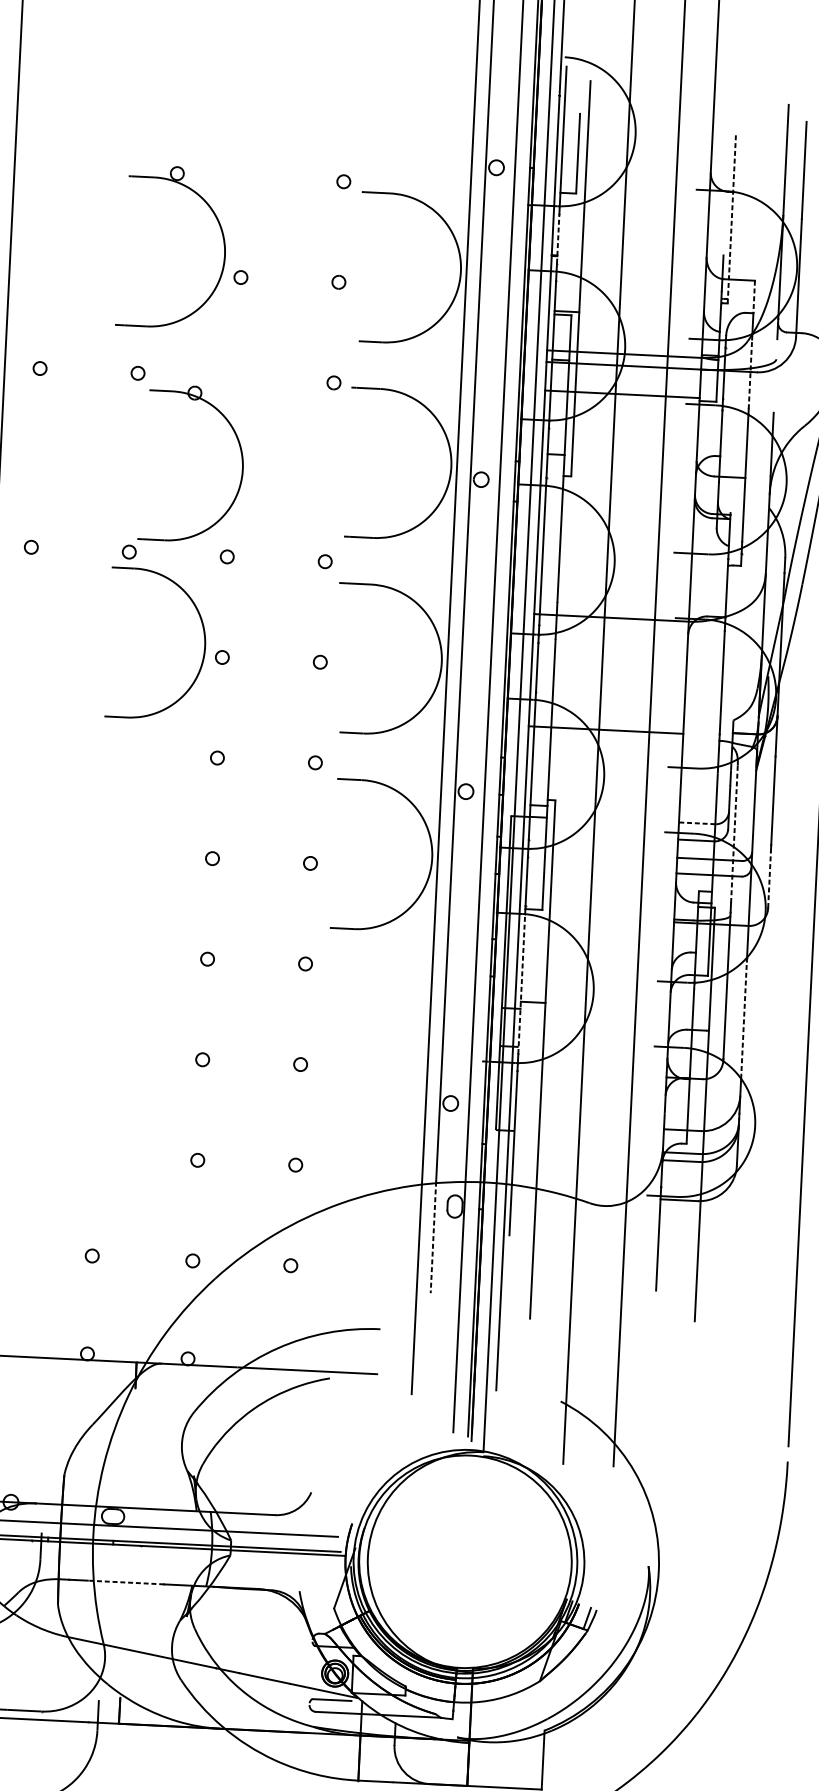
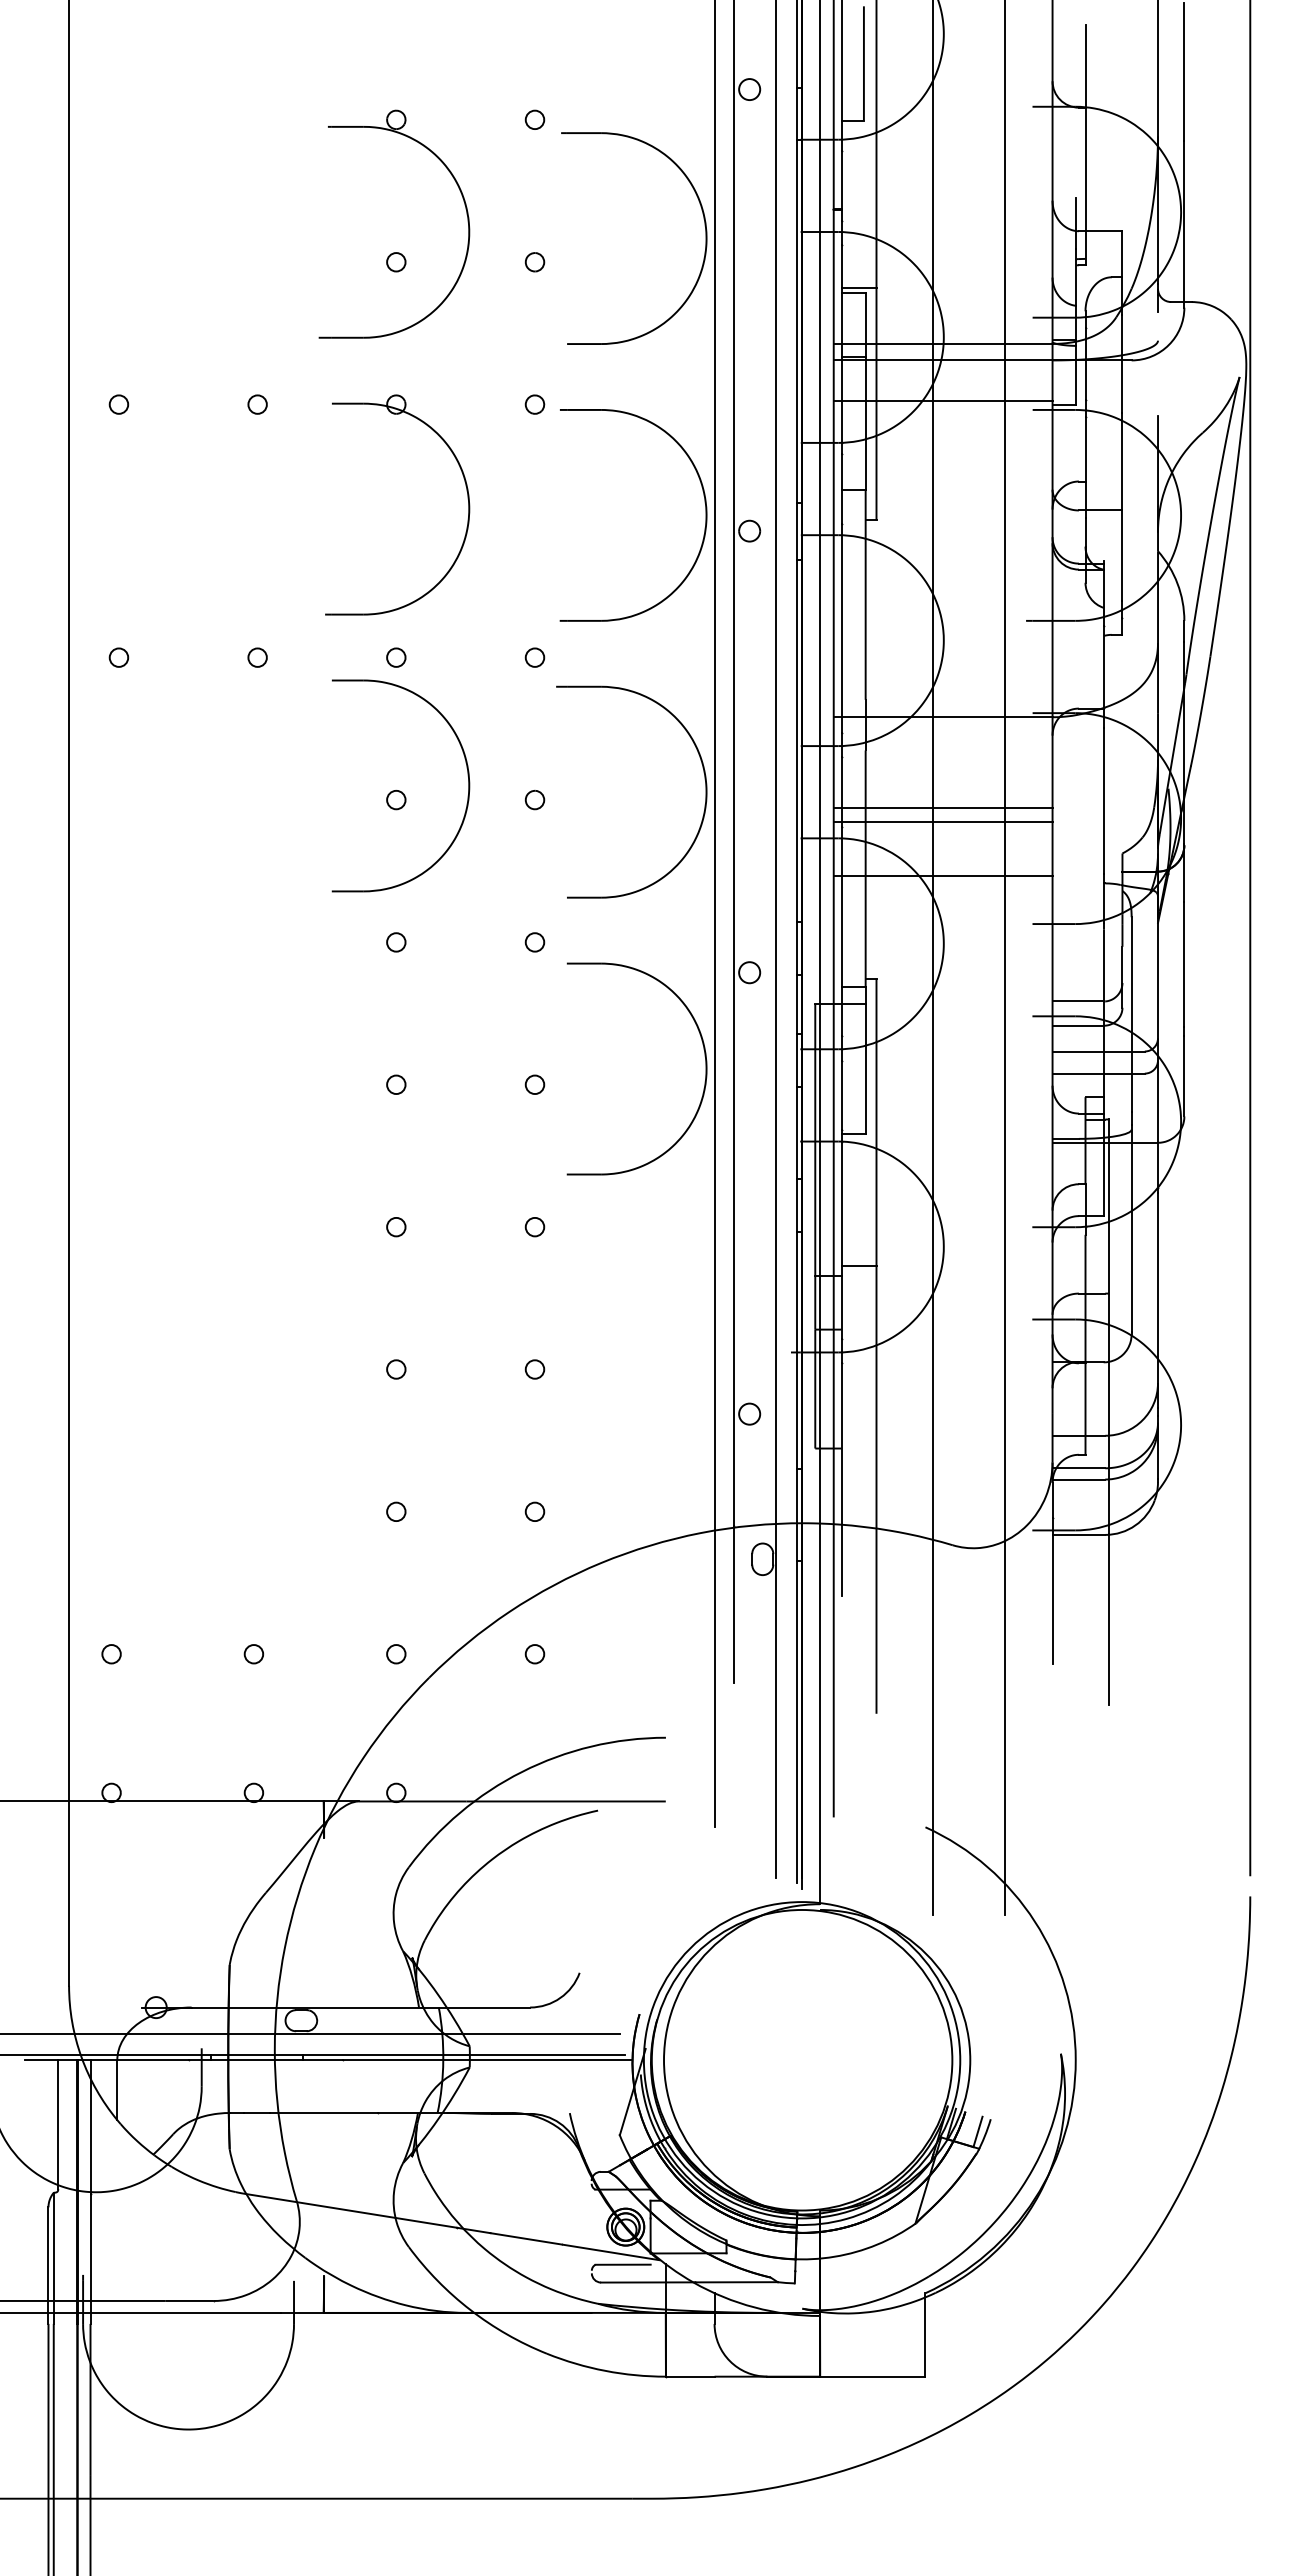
line: (731, 218) -> (1085, 144), dashed -> solid
part: (222, 236) -> (464, 205), moved
line: (558, 238) -> (841, 185), dashed -> solid
line: (754, 297) -> (1122, 254), dashed -> solid
line: (750, 374) -> (1122, 363), dashed -> solid
part: (241, 462) -> (467, 499), moved
part: (204, 639) -> (467, 775), moved
line: (607, 681) -> (942, 807), added
line: (607, 692) -> (942, 822), added
line: (697, 823) -> (1078, 1001), dashed -> solid
line: (734, 833) -> (1131, 1013), dashed -> solid
line: (769, 879) -> (1184, 1075), dashed -> solid
line: (521, 984) -> (841, 1240), dashed -> solid
line: (744, 1020) -> (1158, 1276), dashed -> solid
line: (433, 1237) -> (734, 1604), dashed -> solid
line: (125, 1582) -> (323, 2112), dashed -> solid

